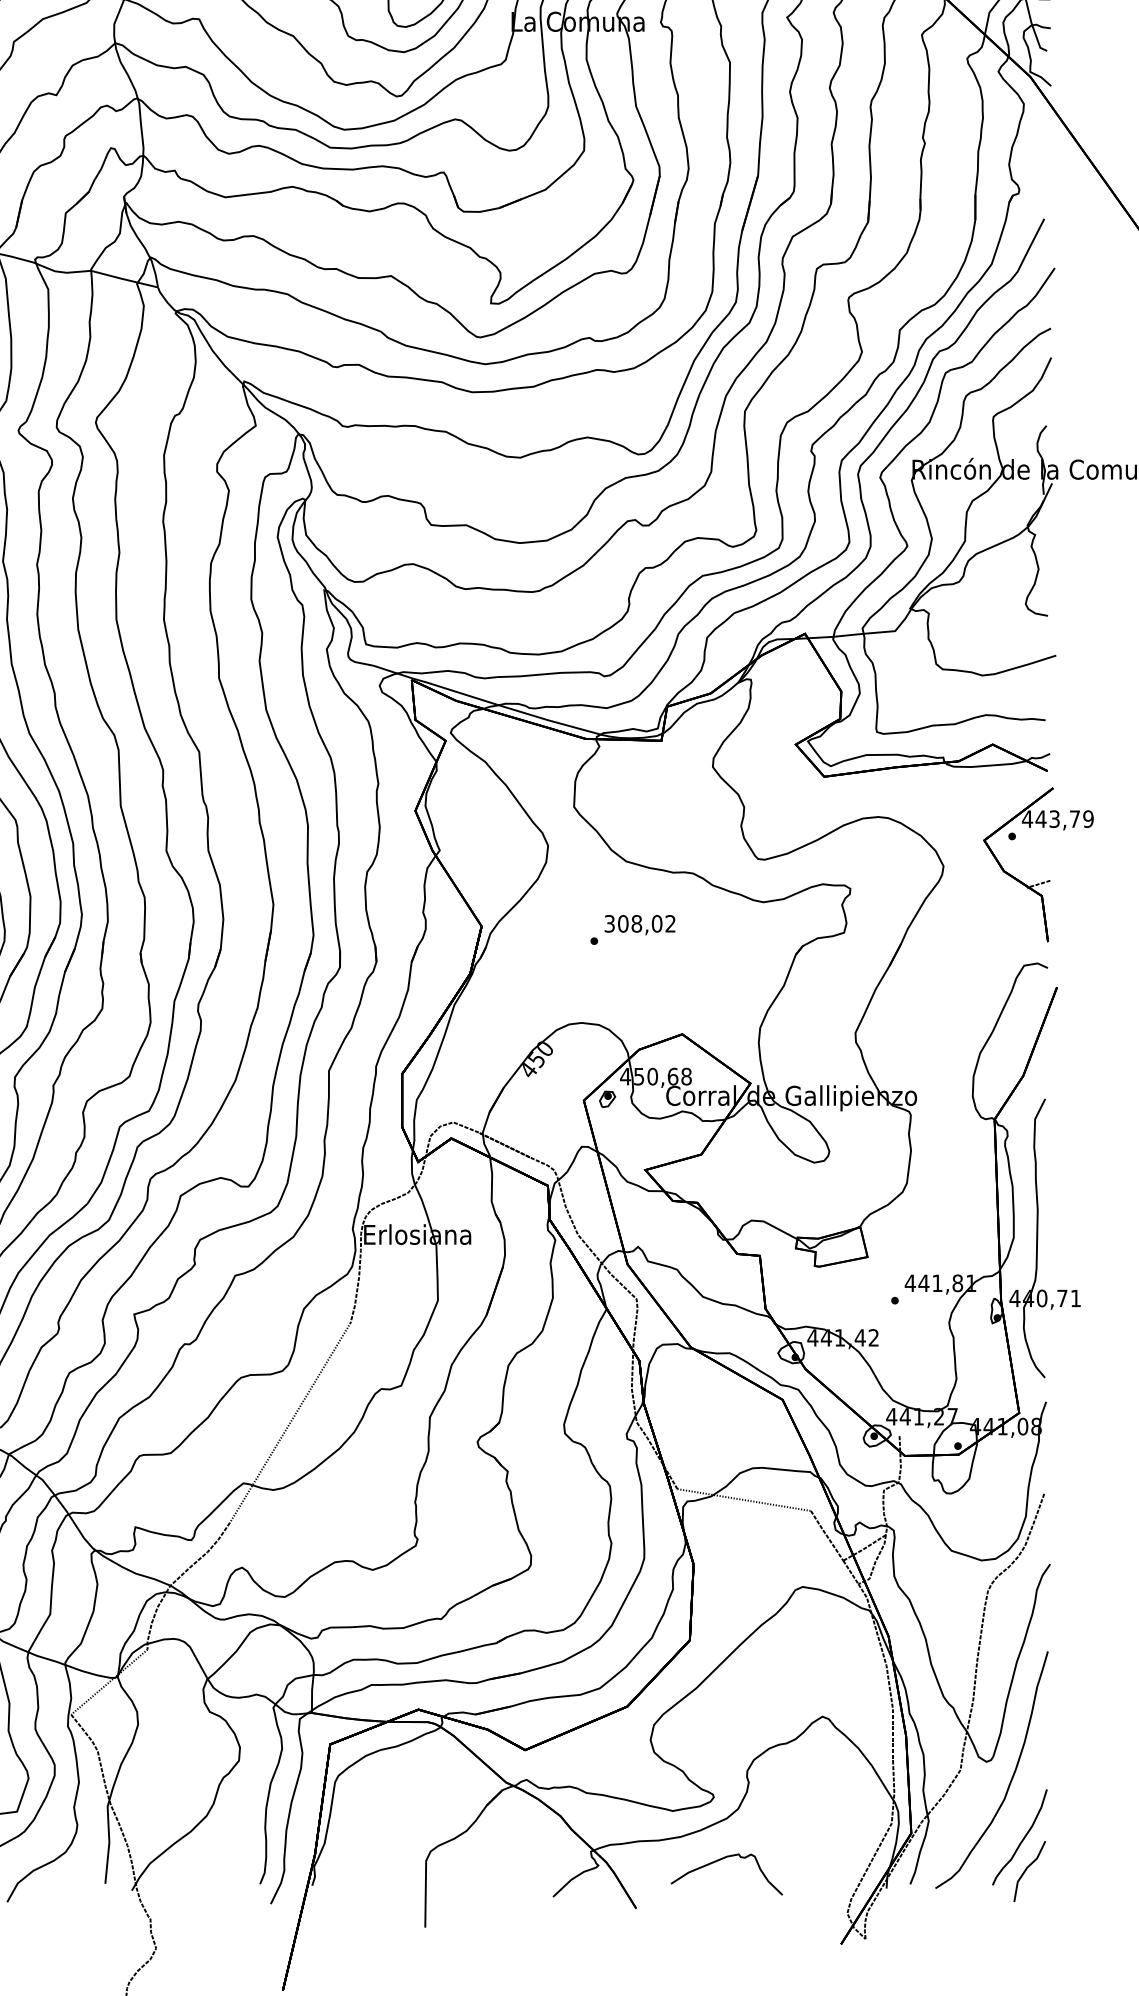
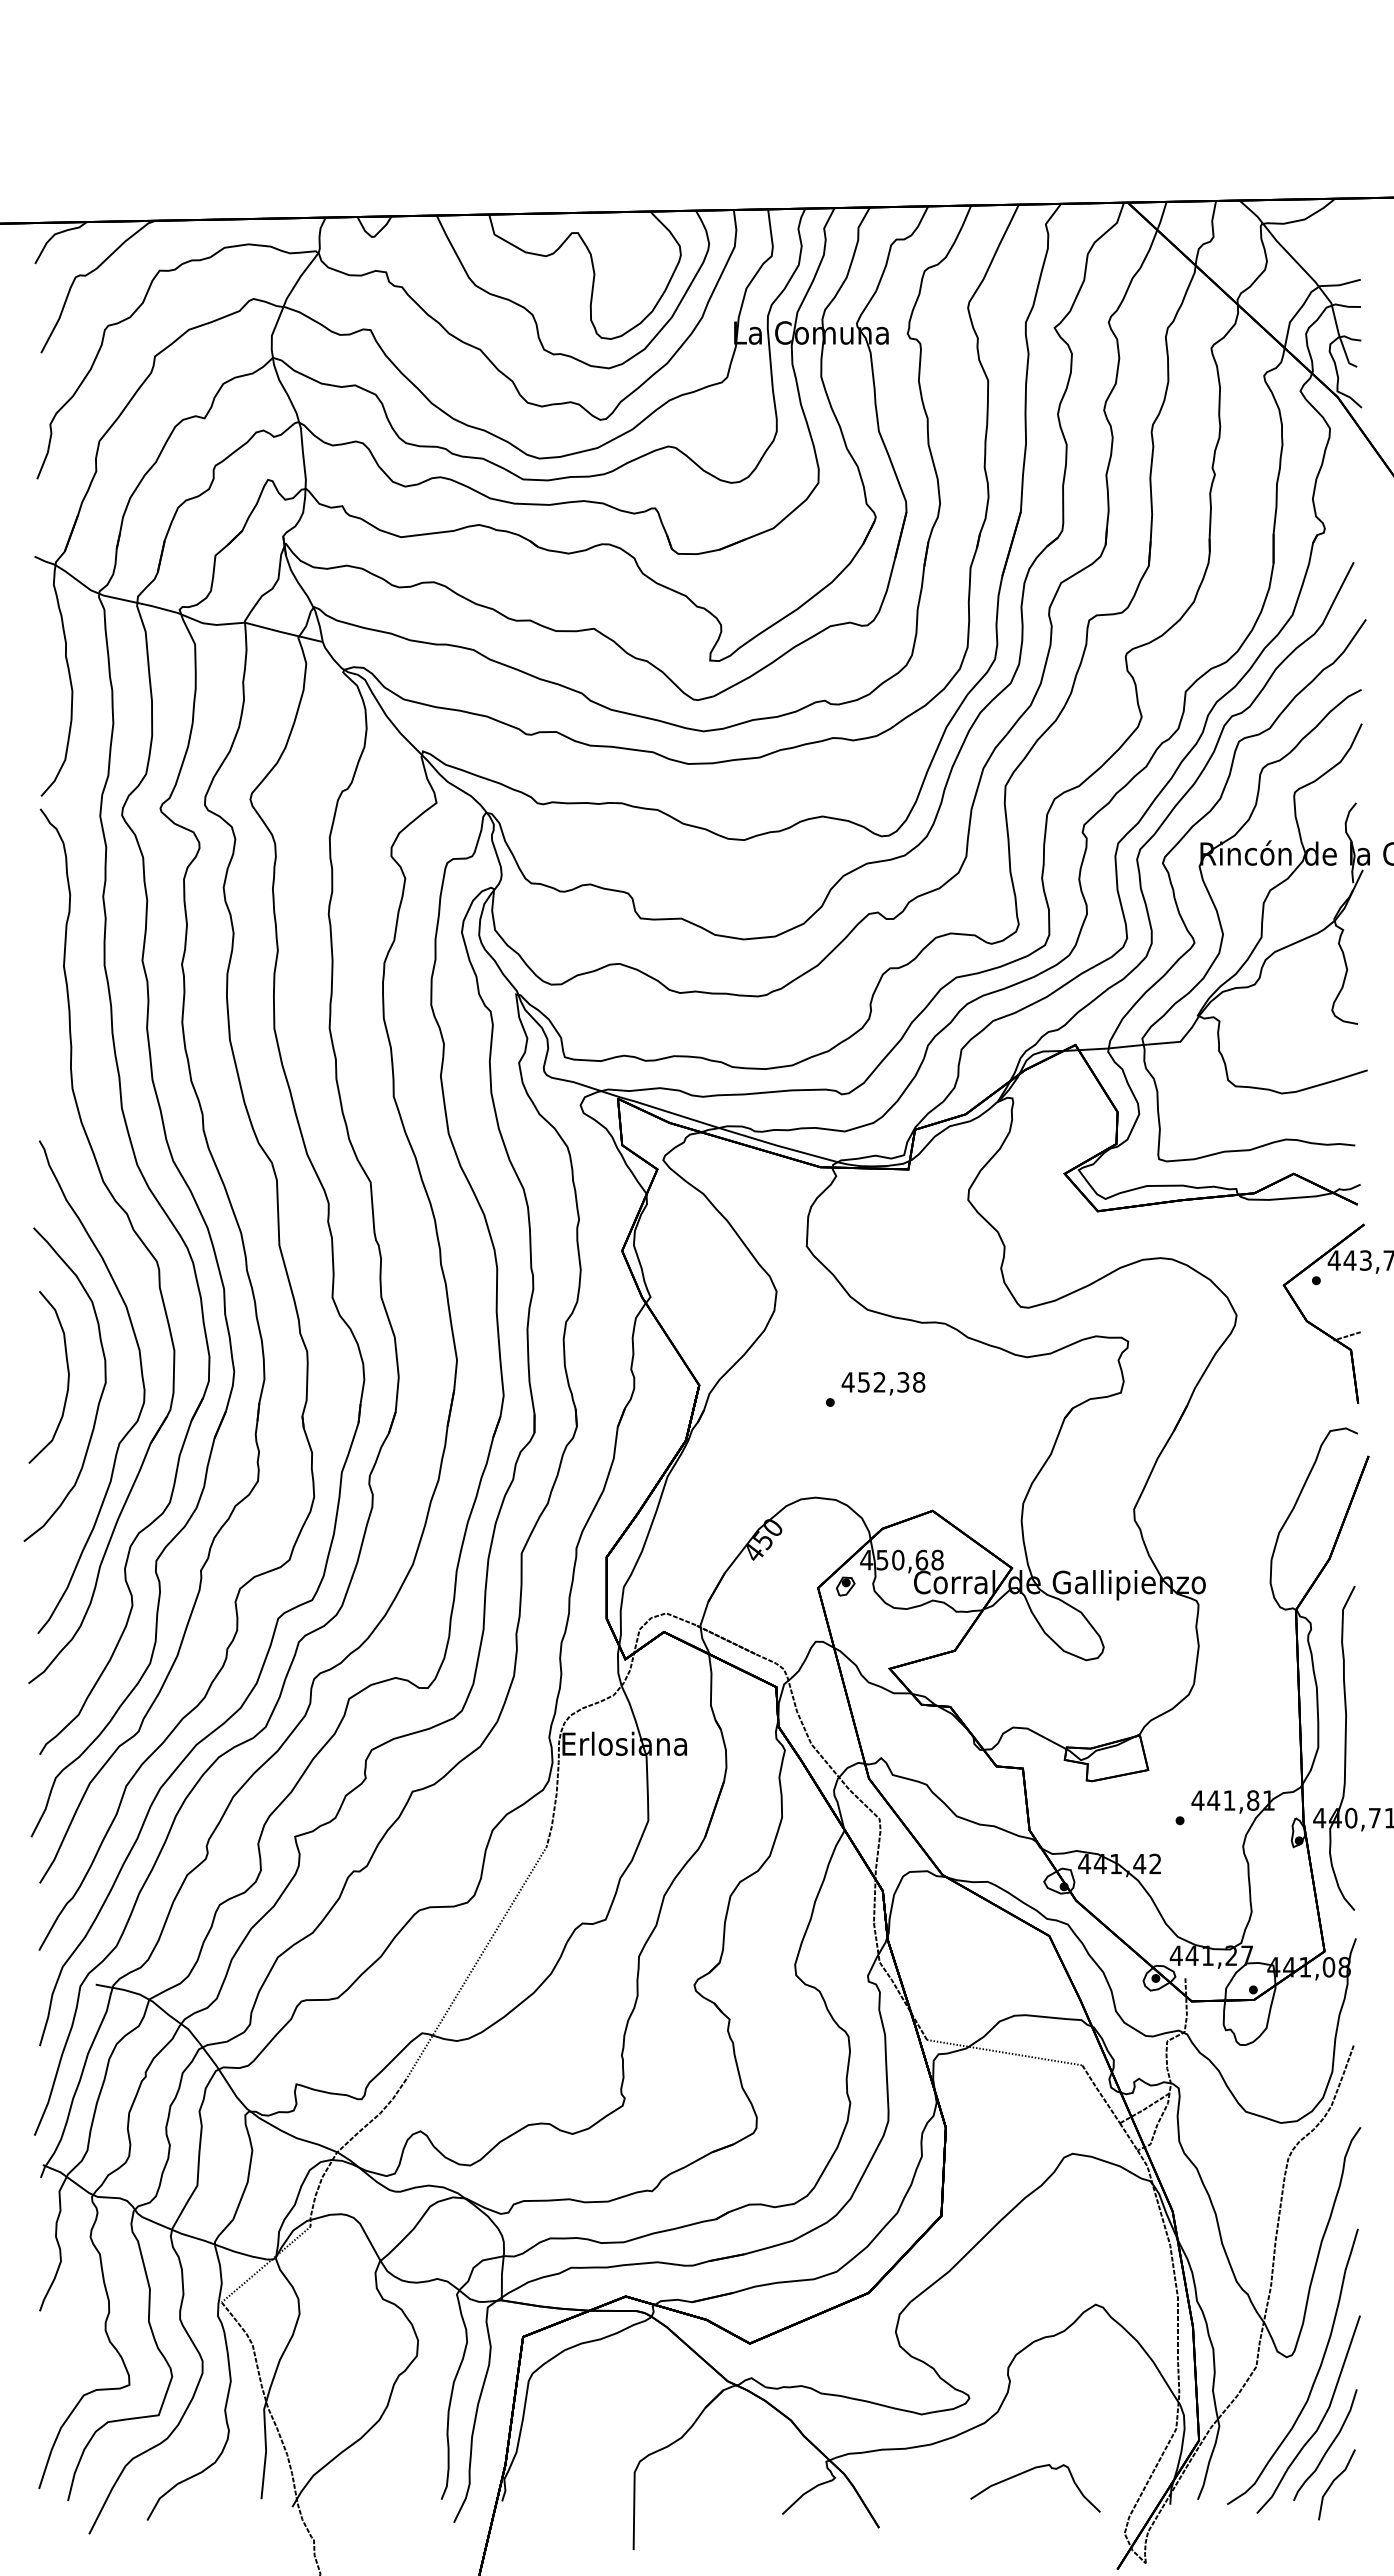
text: (640, 923) -> (883, 1382), 308,02 -> 452,38
curve: (1015, 1817) -> (1320, 2421), added
curve: (721, 1860) -> (1029, 2471), moved

